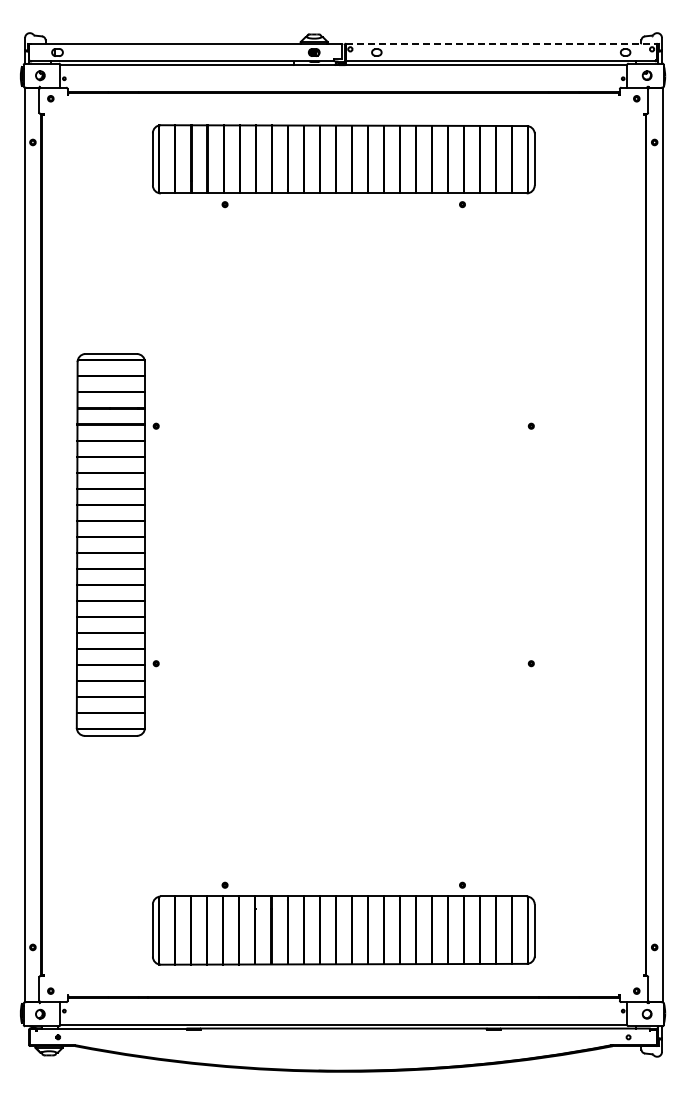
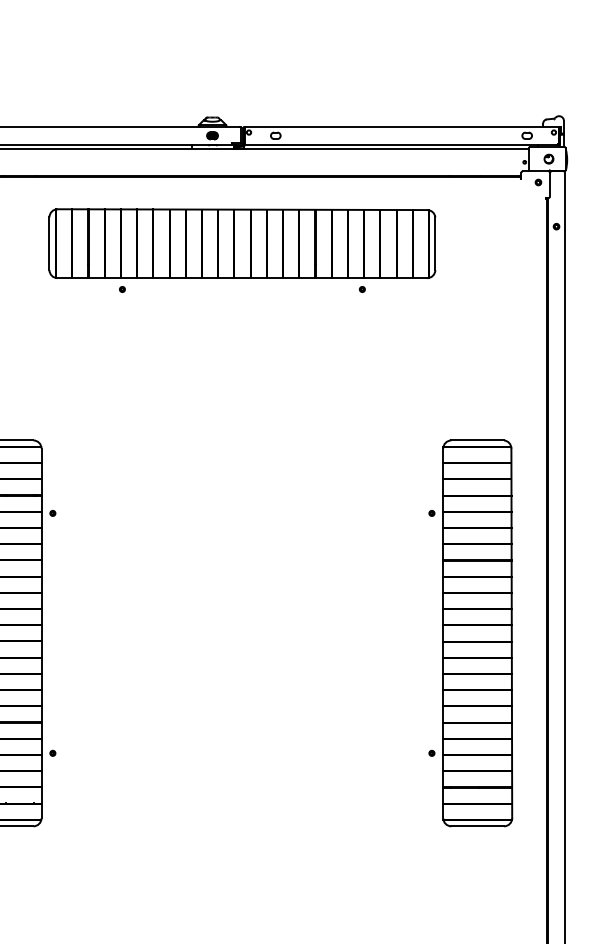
line: (501, 43) -> (401, 126), dashed -> solid
part: (576, 544) -> (477, 632), added

